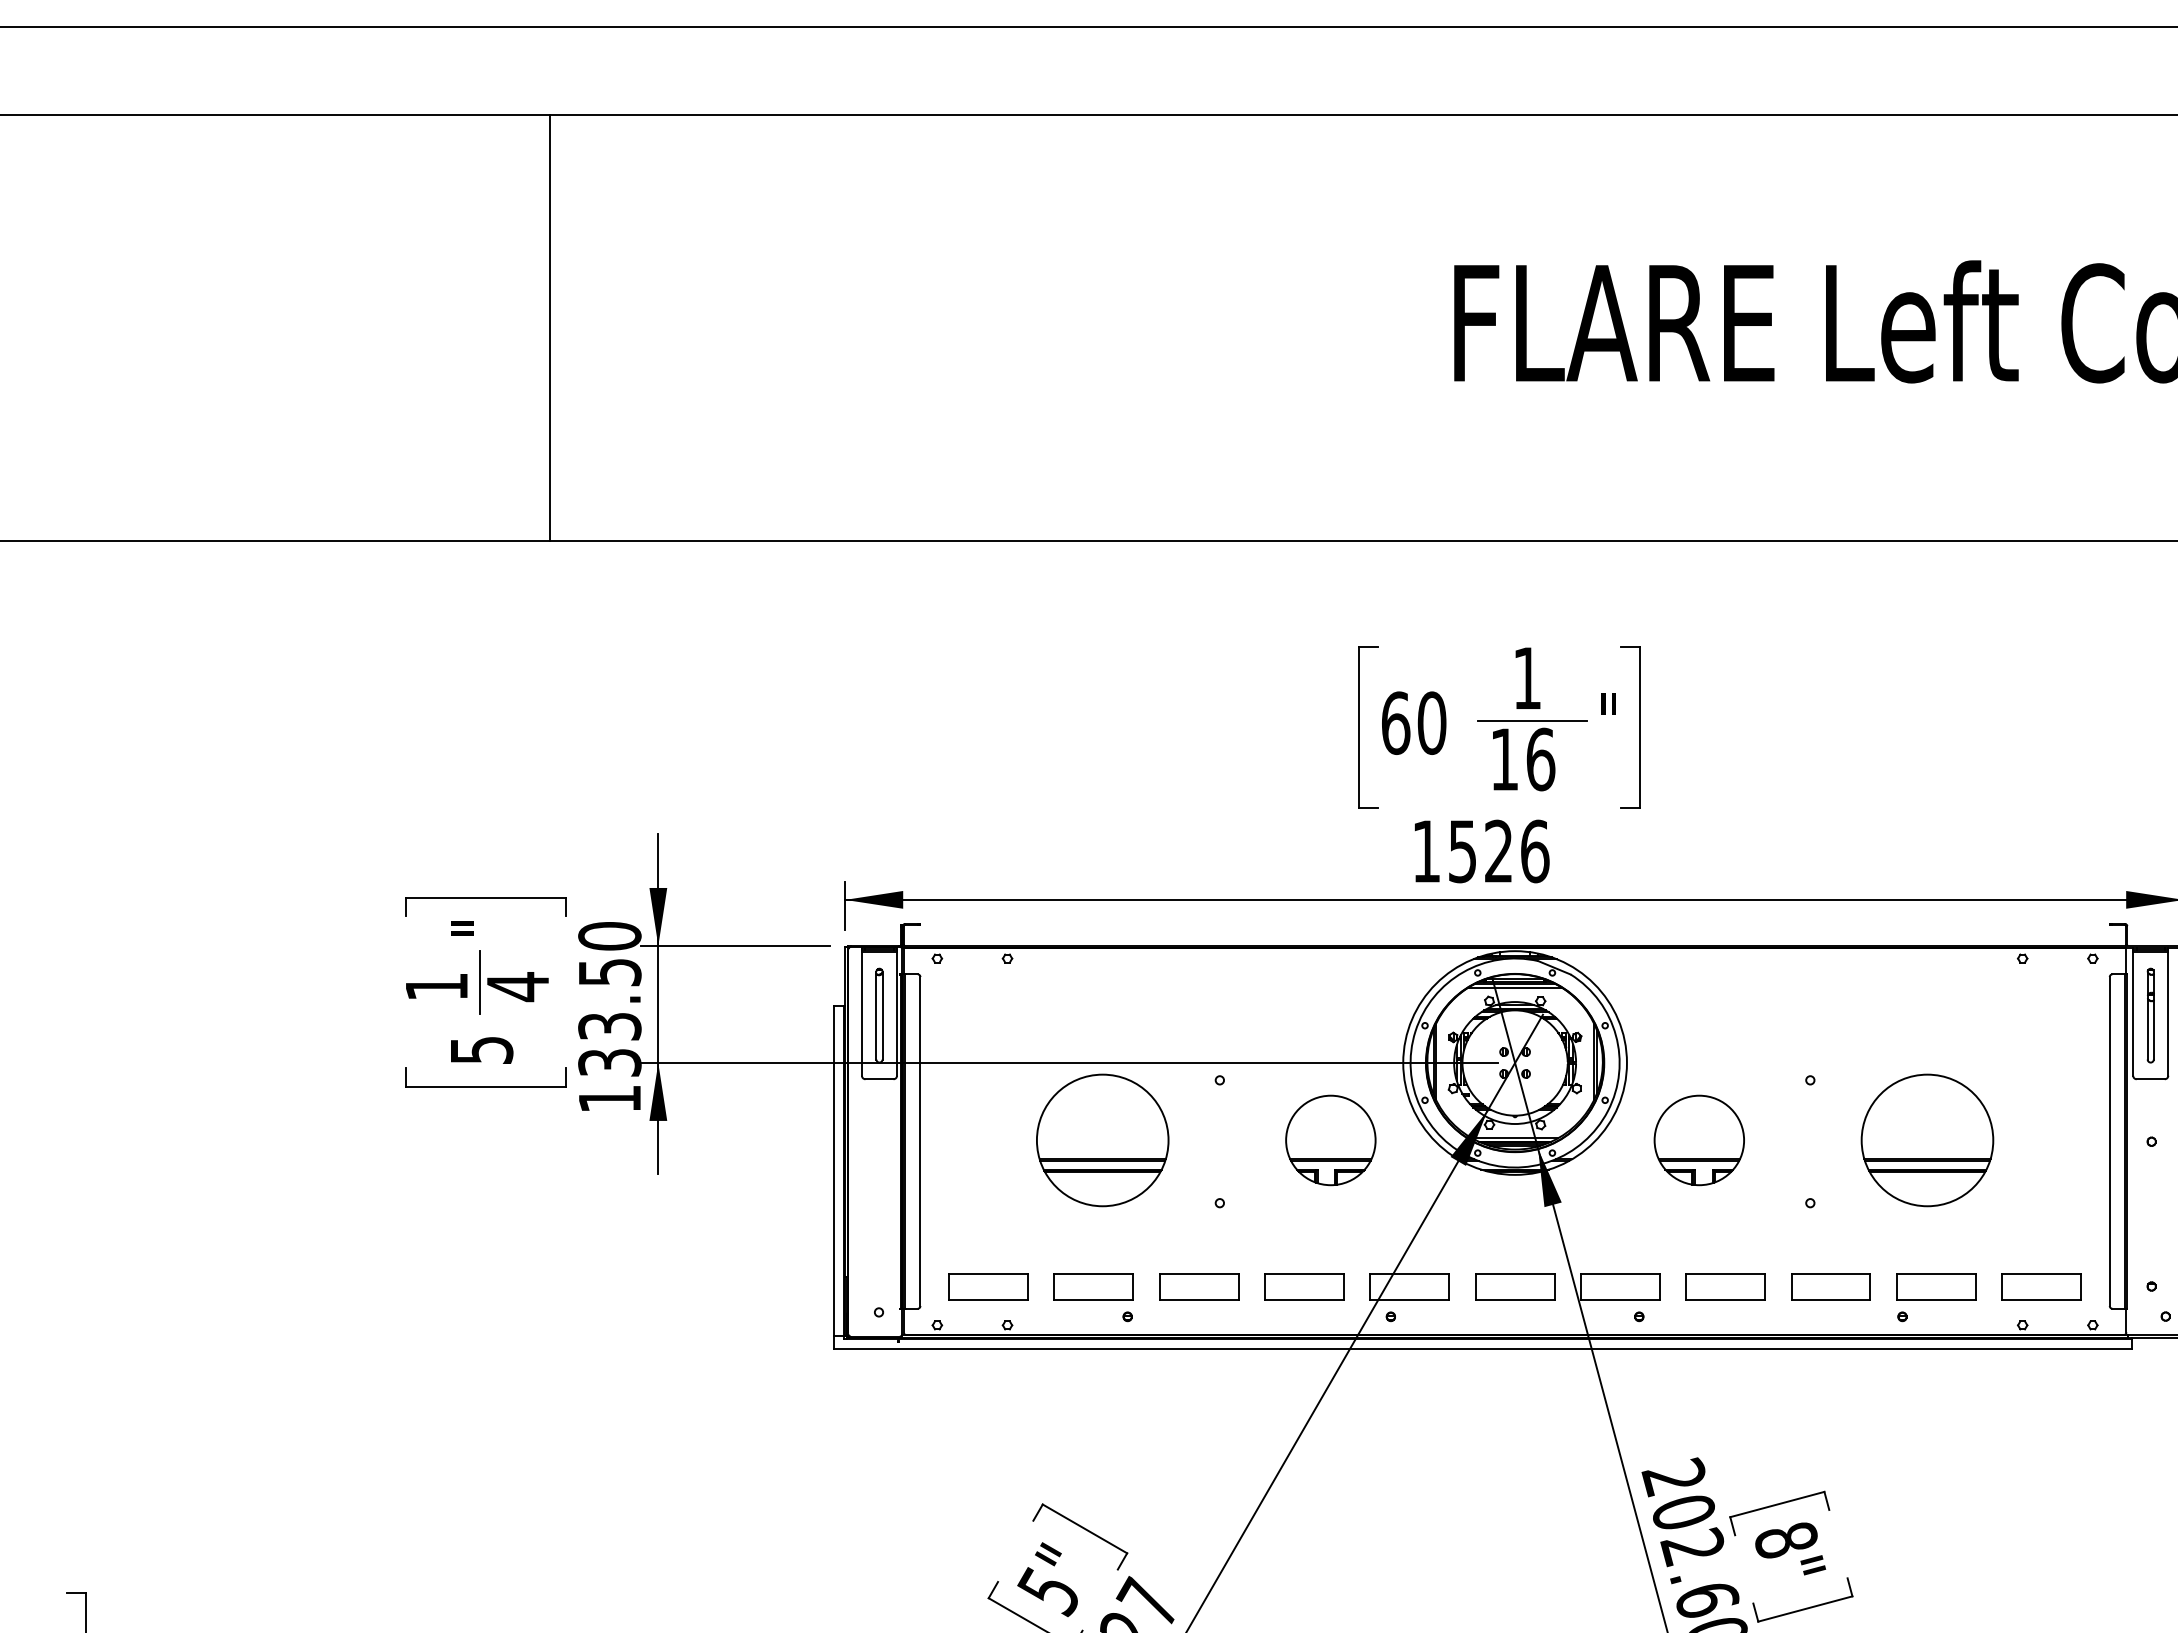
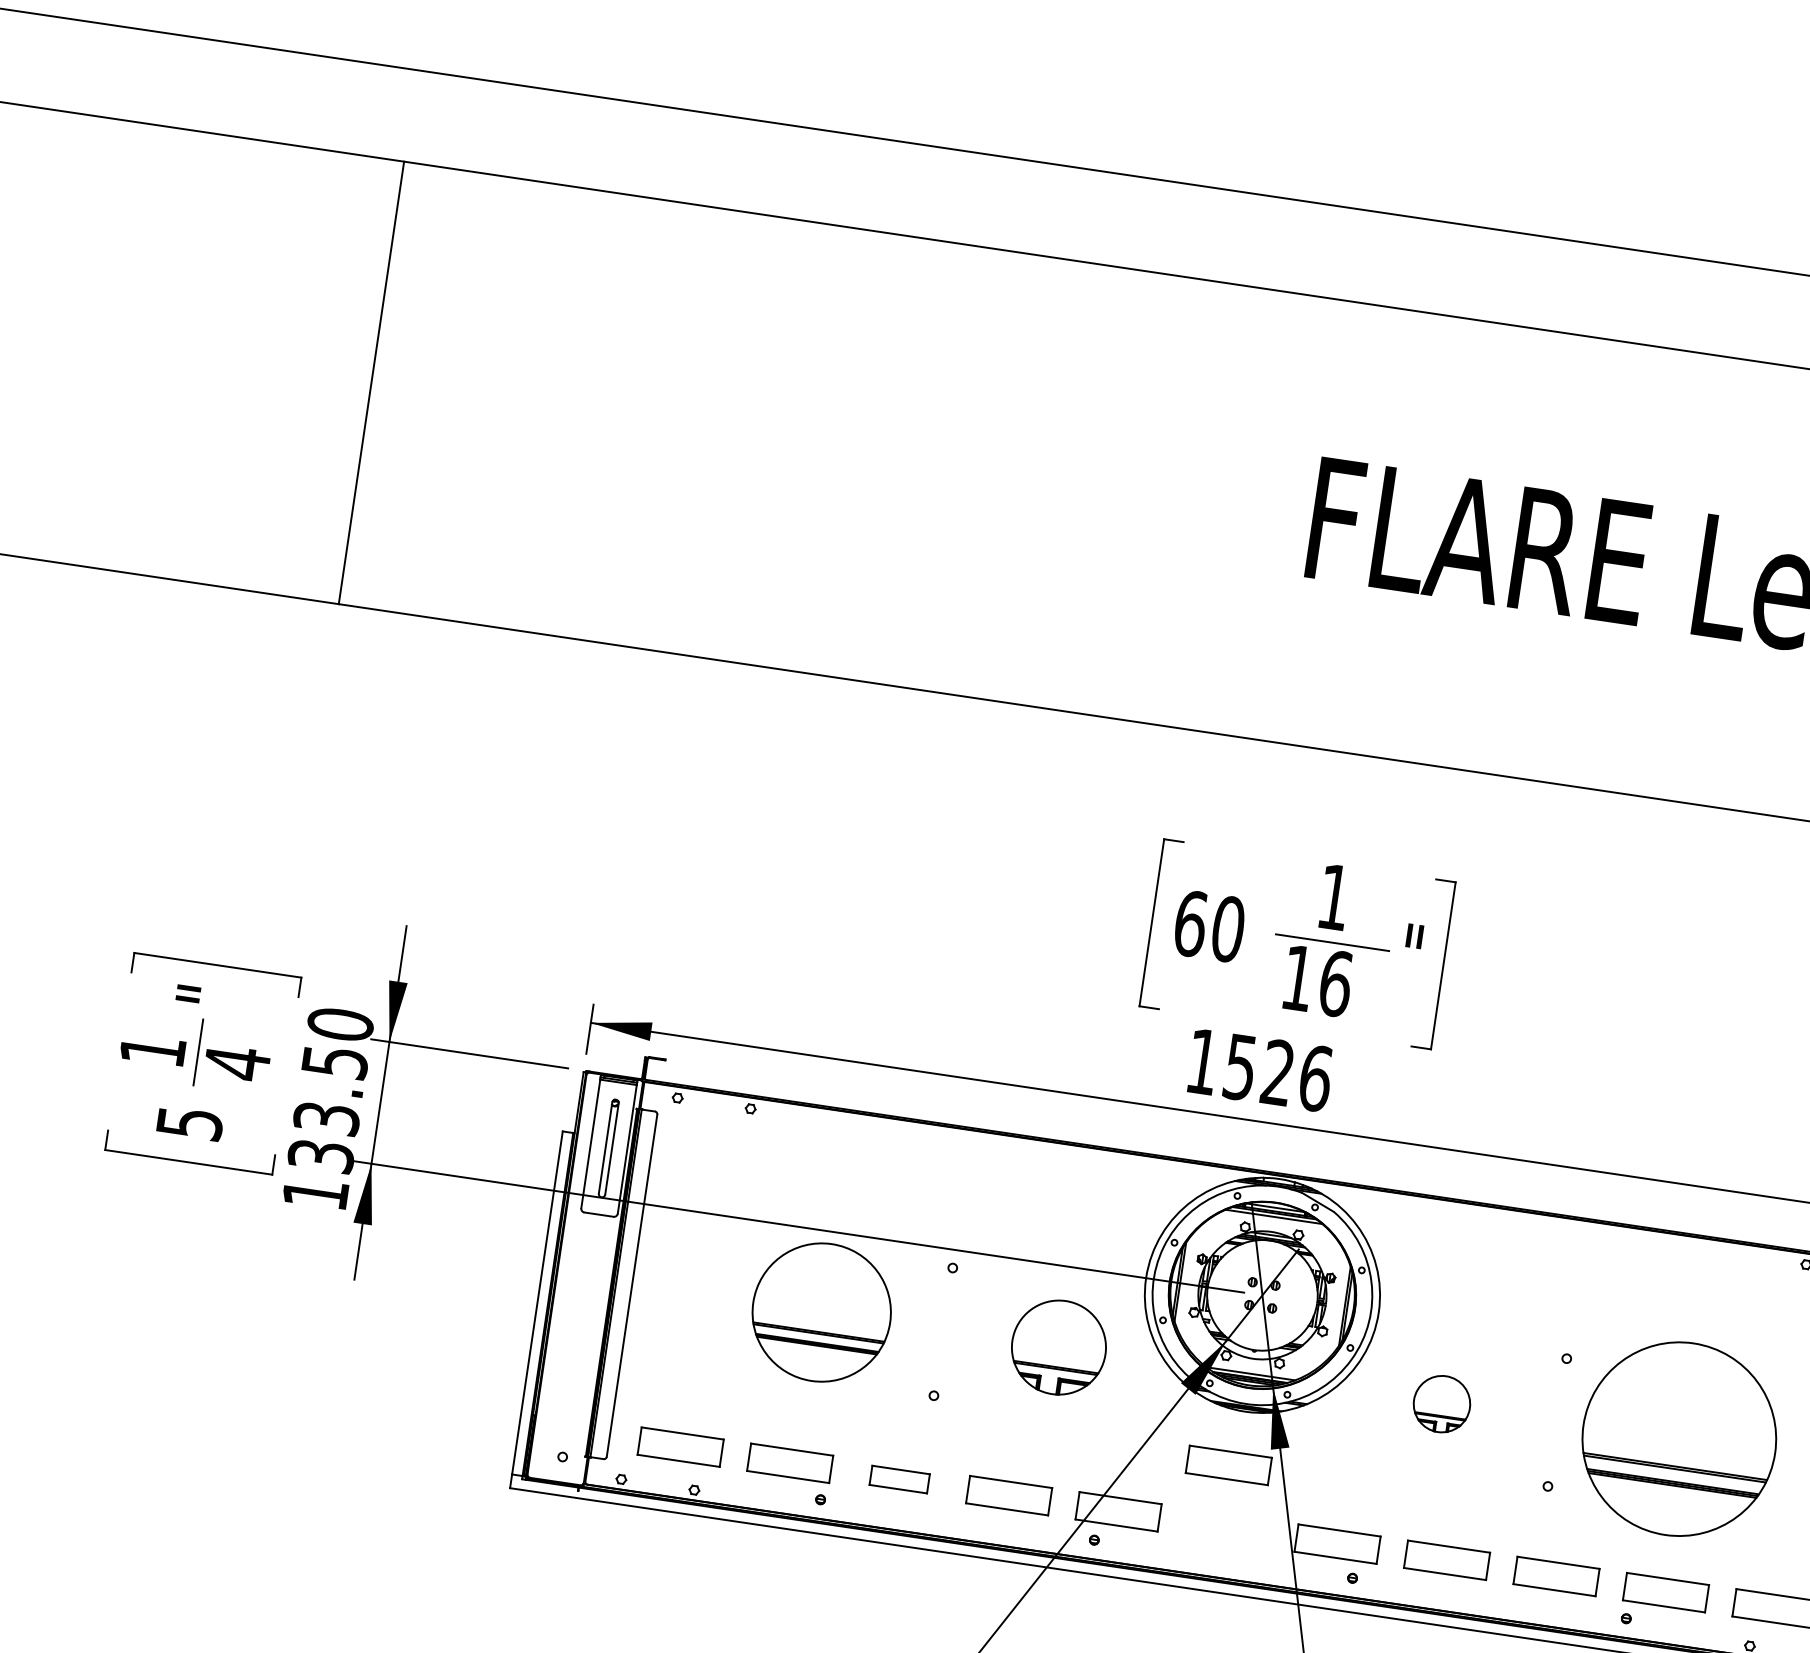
part: (1698, 1140) -> (1441, 1404), size x0.6
part: (1927, 1140) -> (1679, 1439), size x1.4
part: (1199, 1286) -> (899, 1479), size x0.7
part: (1515, 1286) -> (1229, 1465), moved

